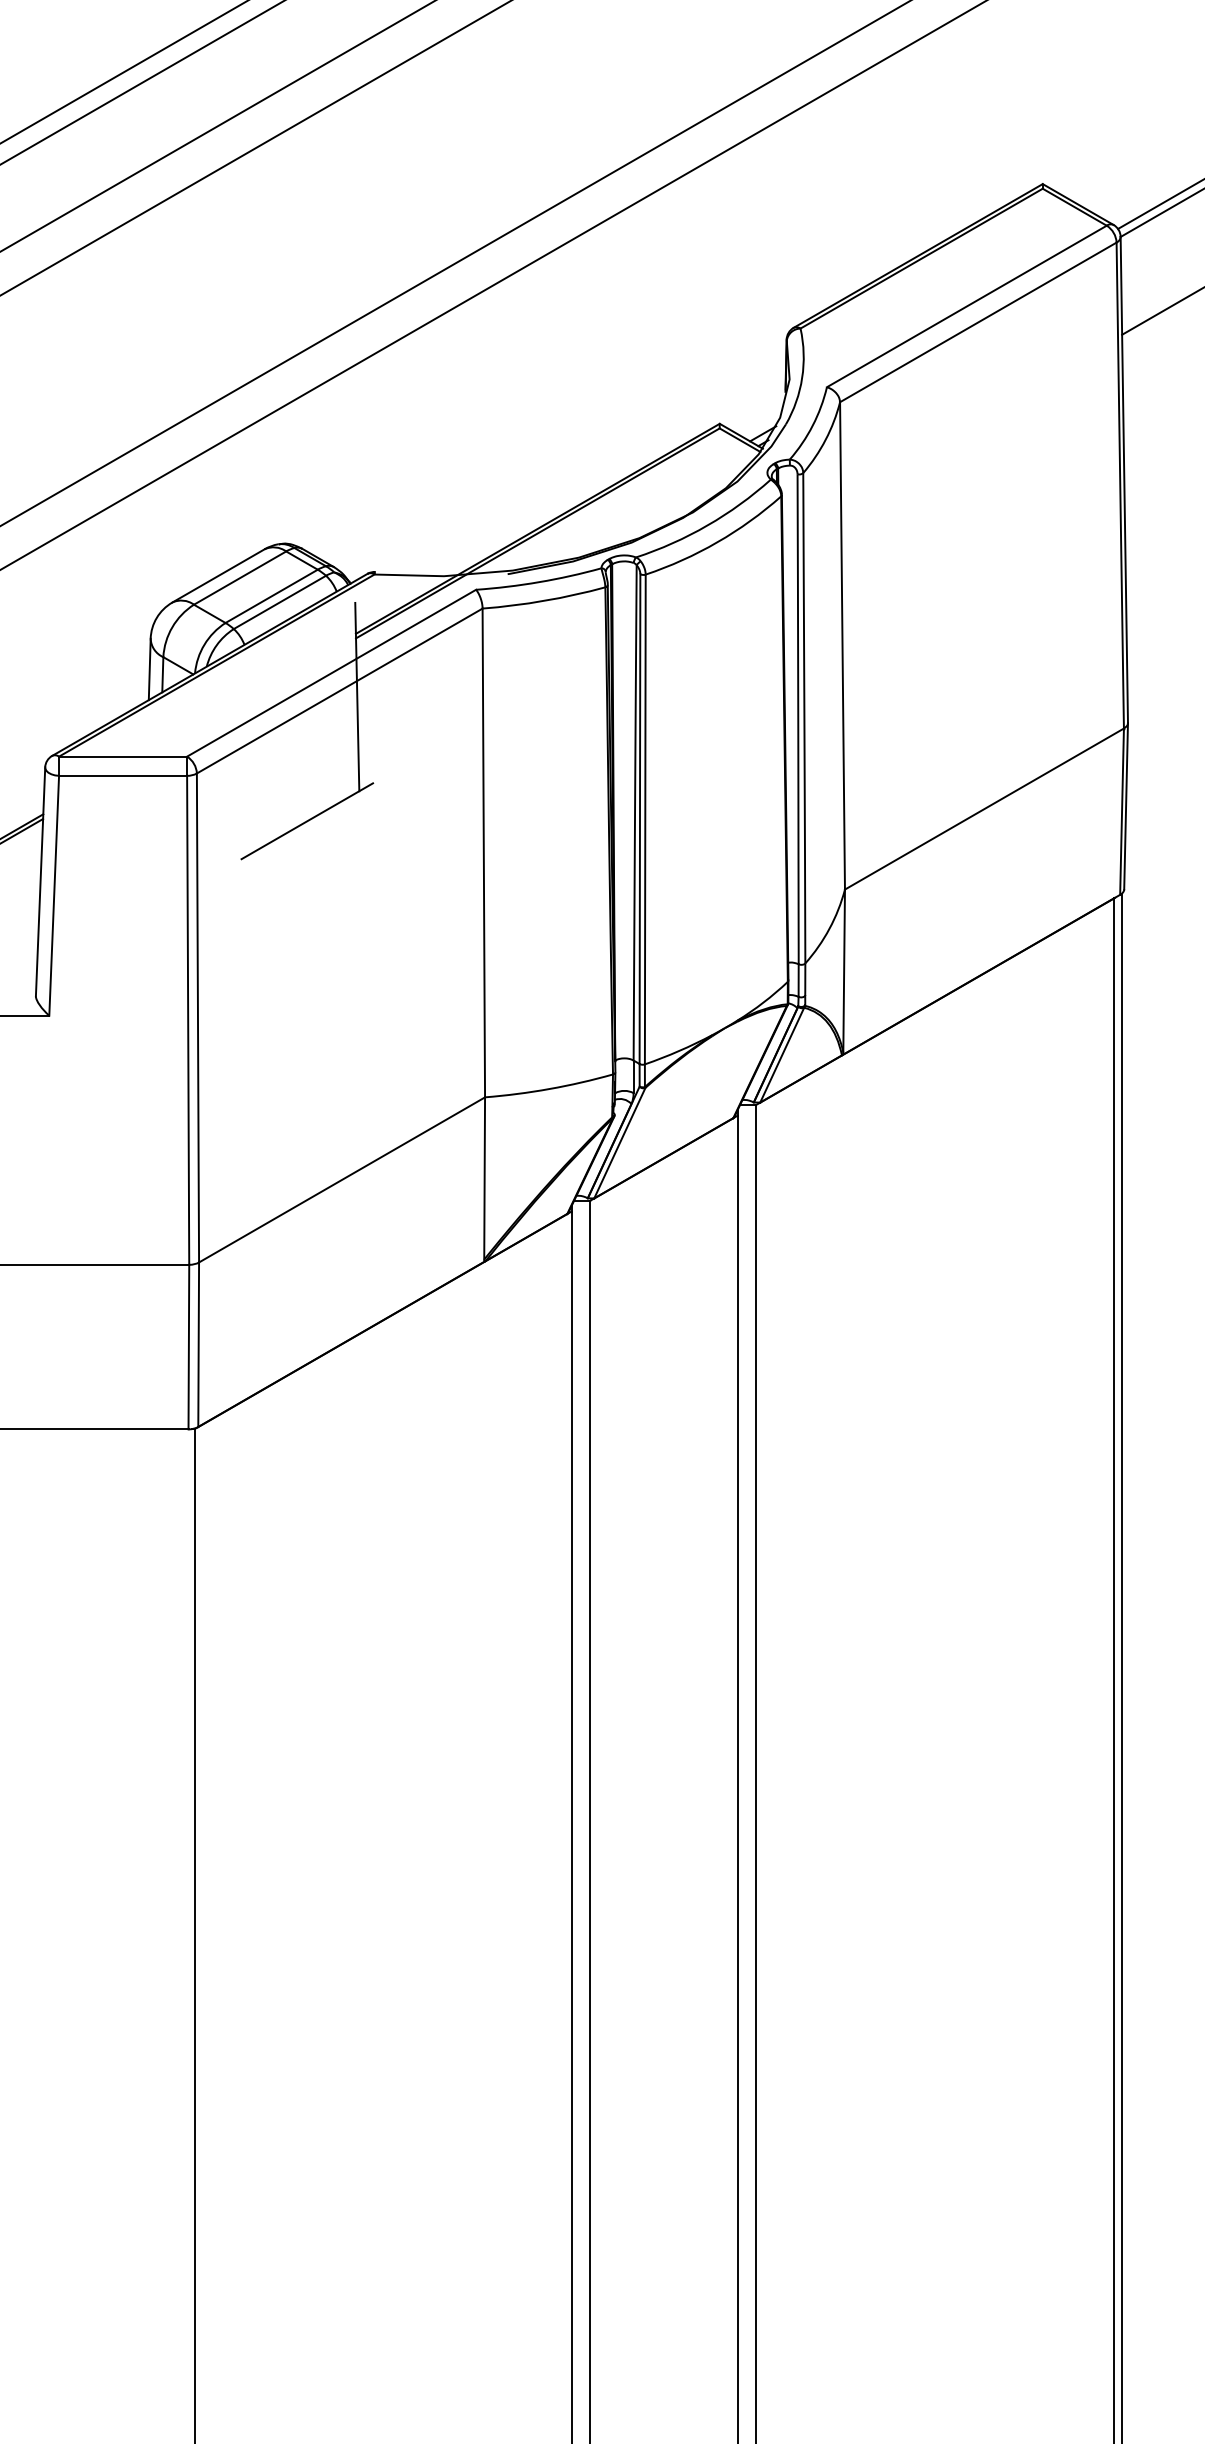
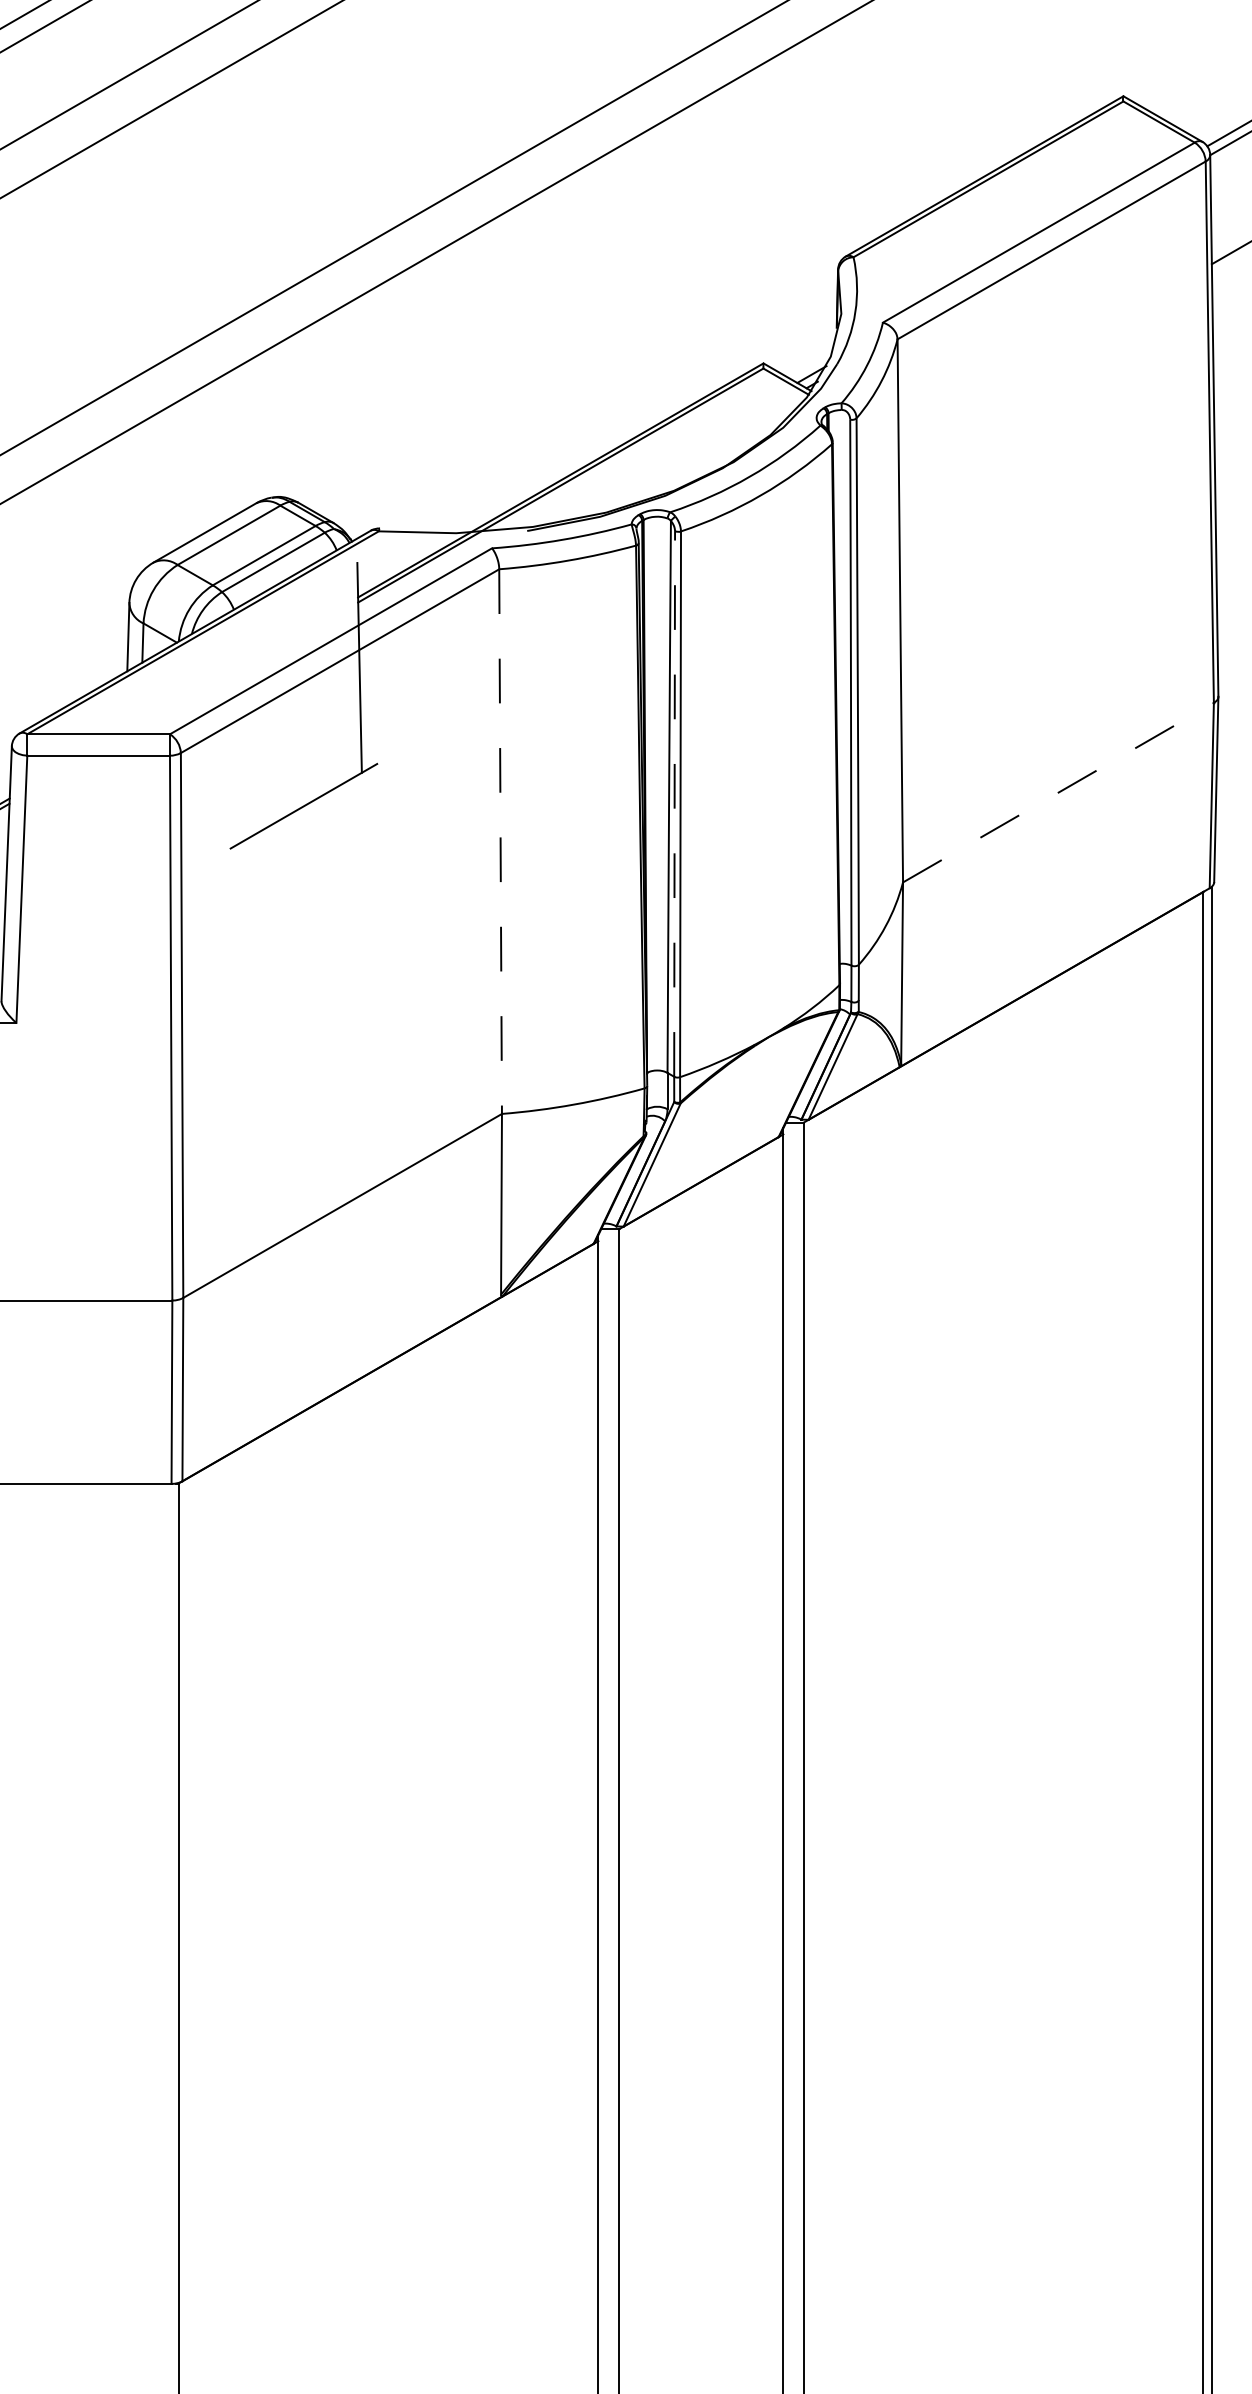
line: (984, 808) -> (1058, 792), solid -> dashed
line: (639, 819) -> (674, 804), solid -> dashed
line: (483, 853) -> (500, 842), solid -> dashed

